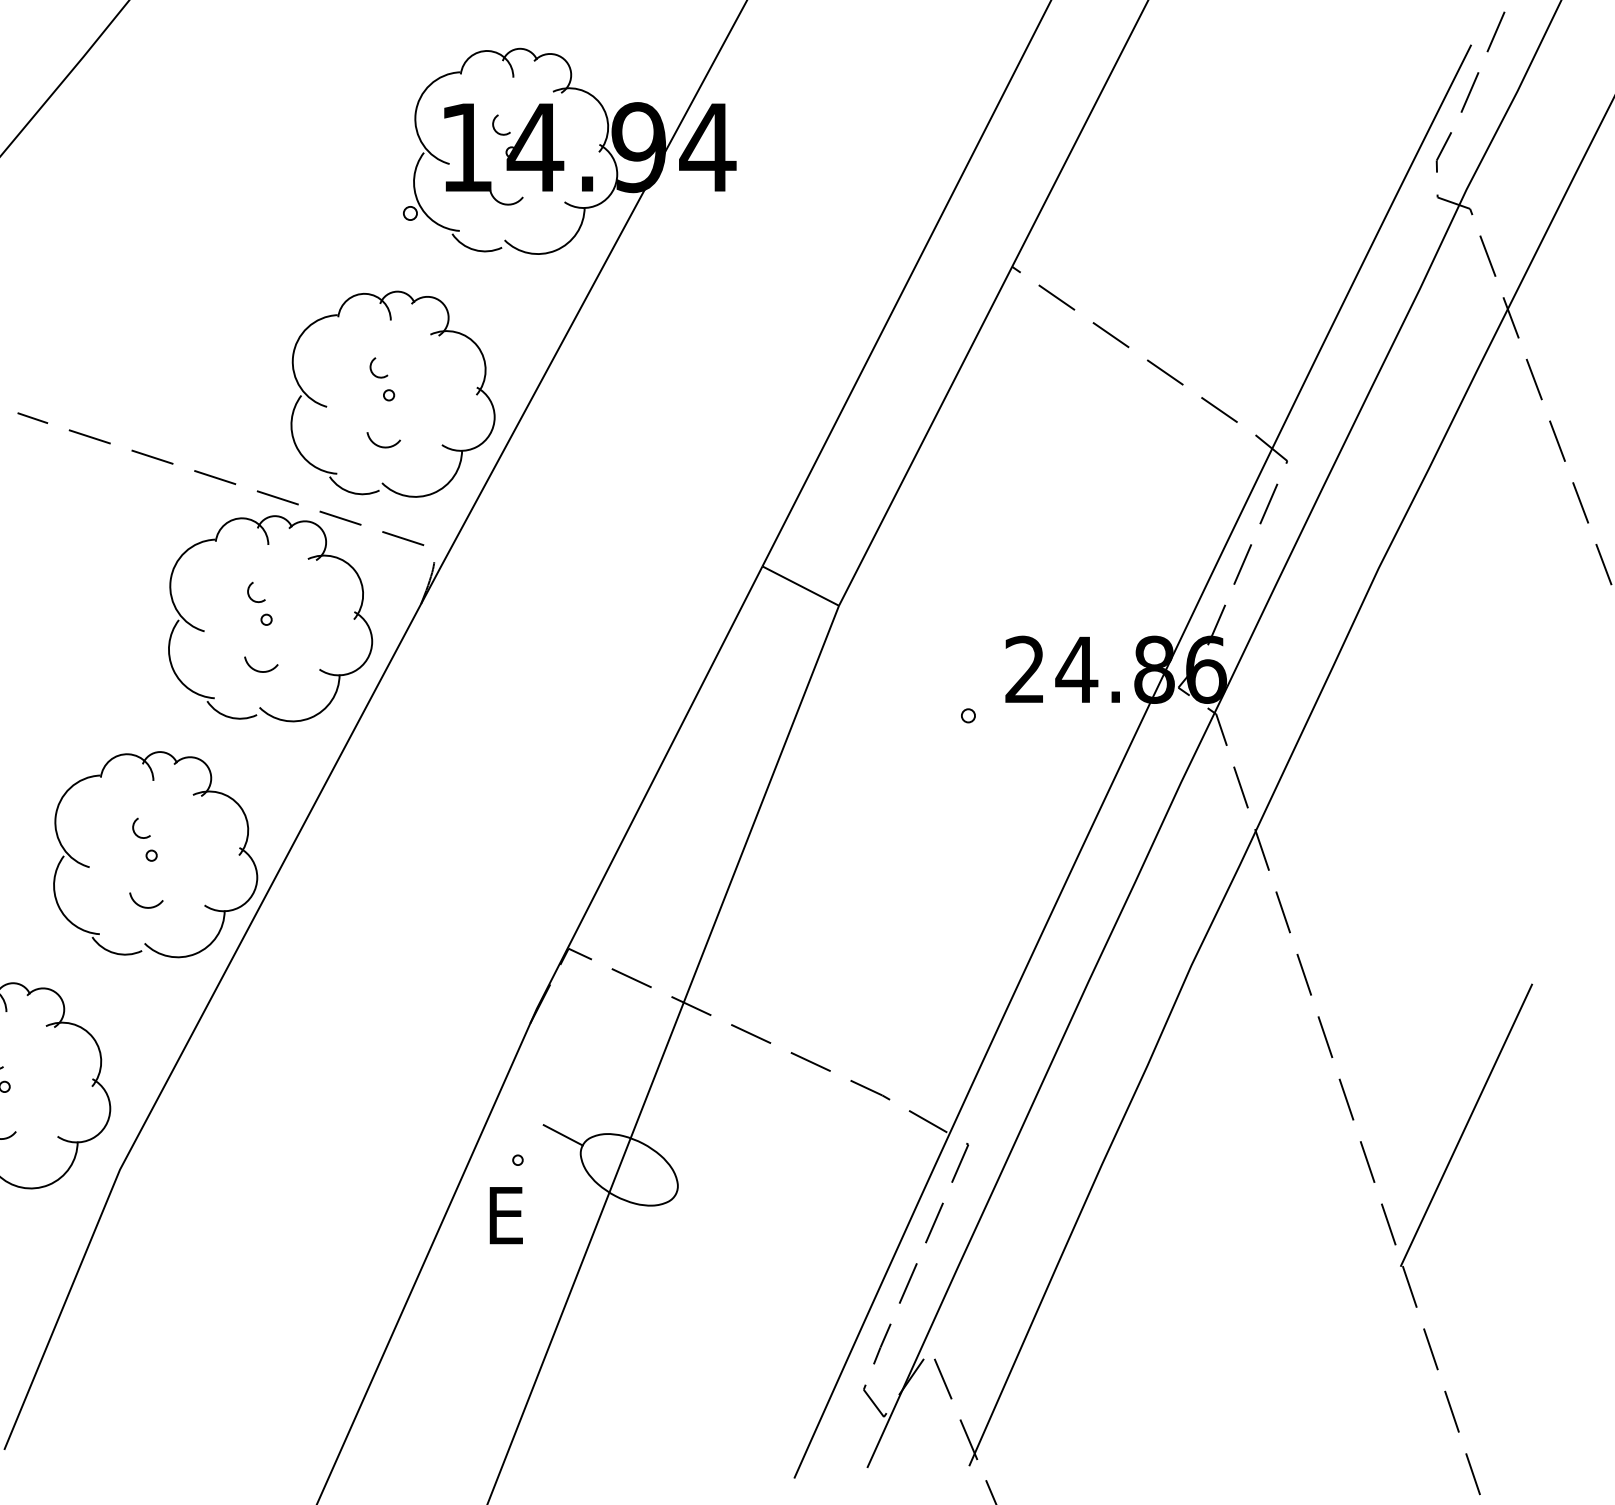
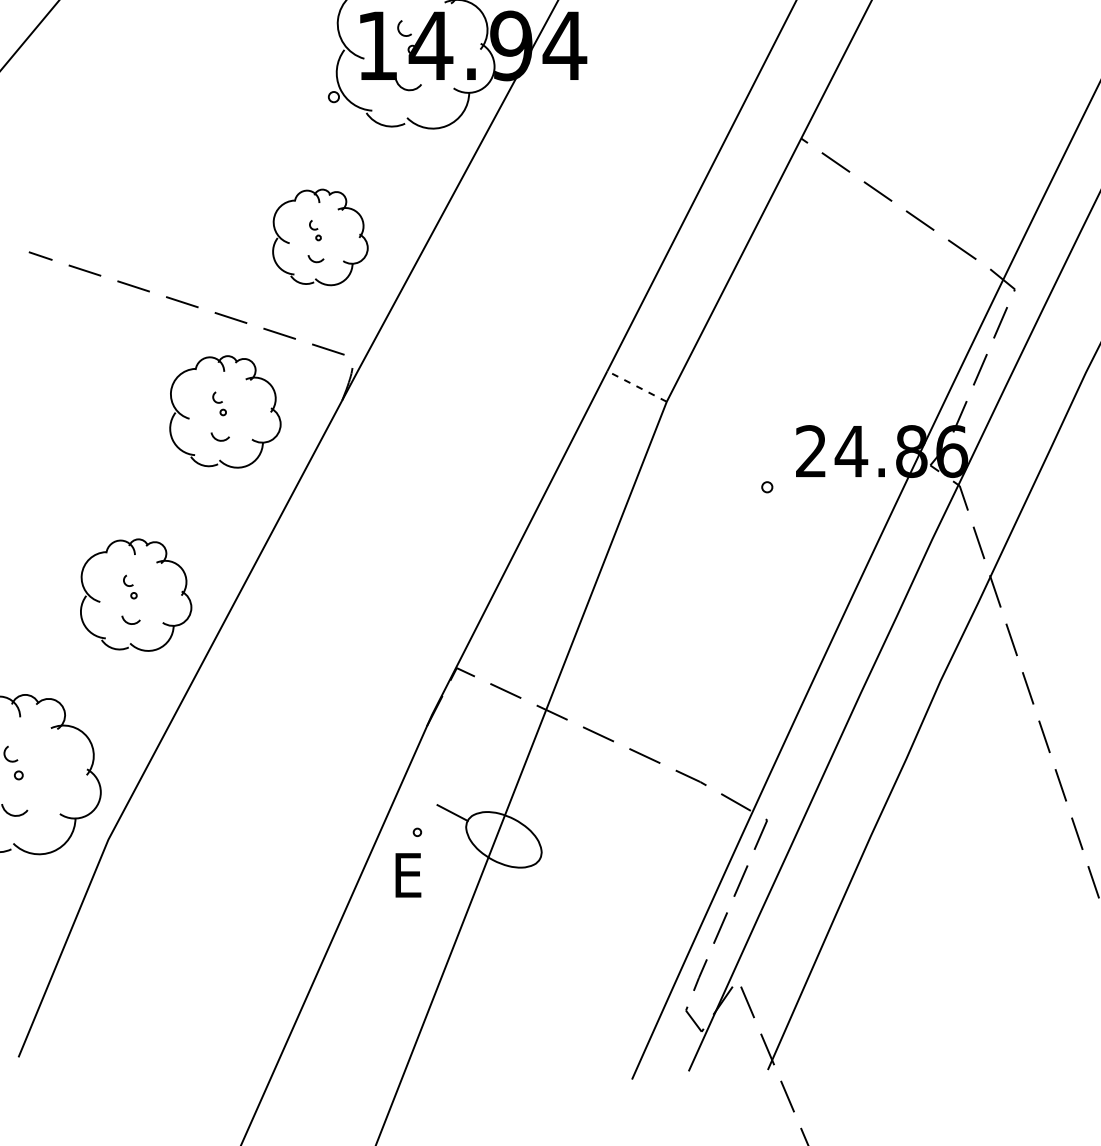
part: (392, 393) -> (320, 236), size x0.6
line: (800, 585) -> (636, 386), solid -> dashed
part: (270, 618) -> (225, 411), size x0.7
part: (155, 854) -> (135, 594), size x0.7

